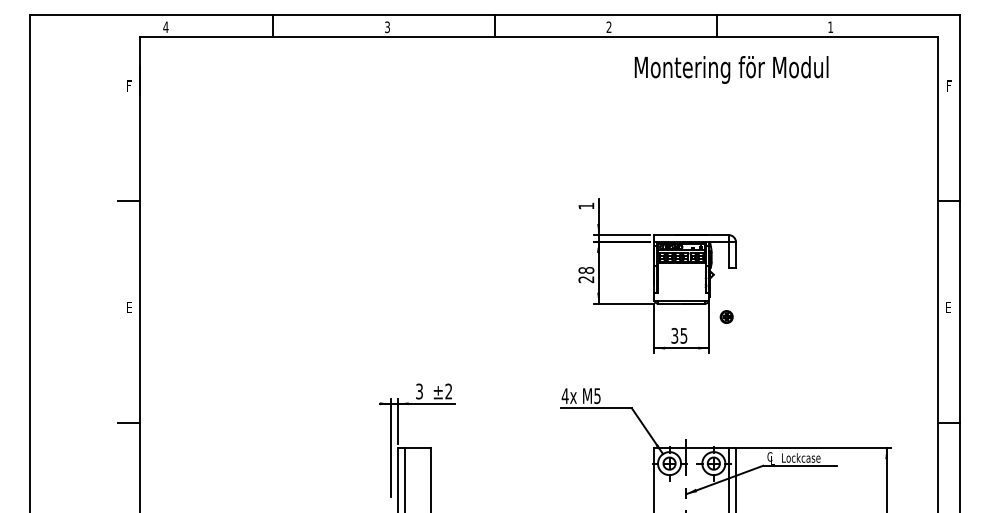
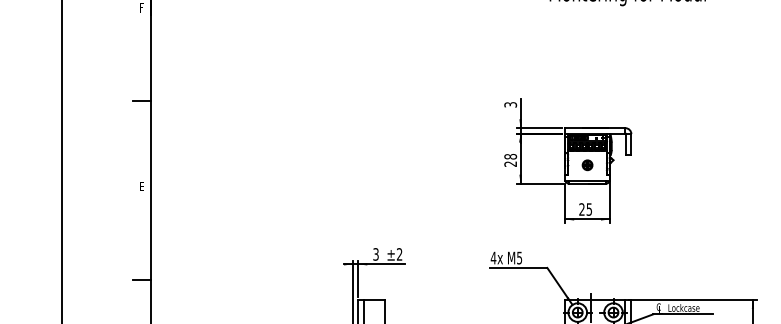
text: (586, 205) -> (510, 104), 1 -> 3
part: (726, 316) -> (587, 164), moved
text: (674, 335) -> (581, 209), 35 -> 25

